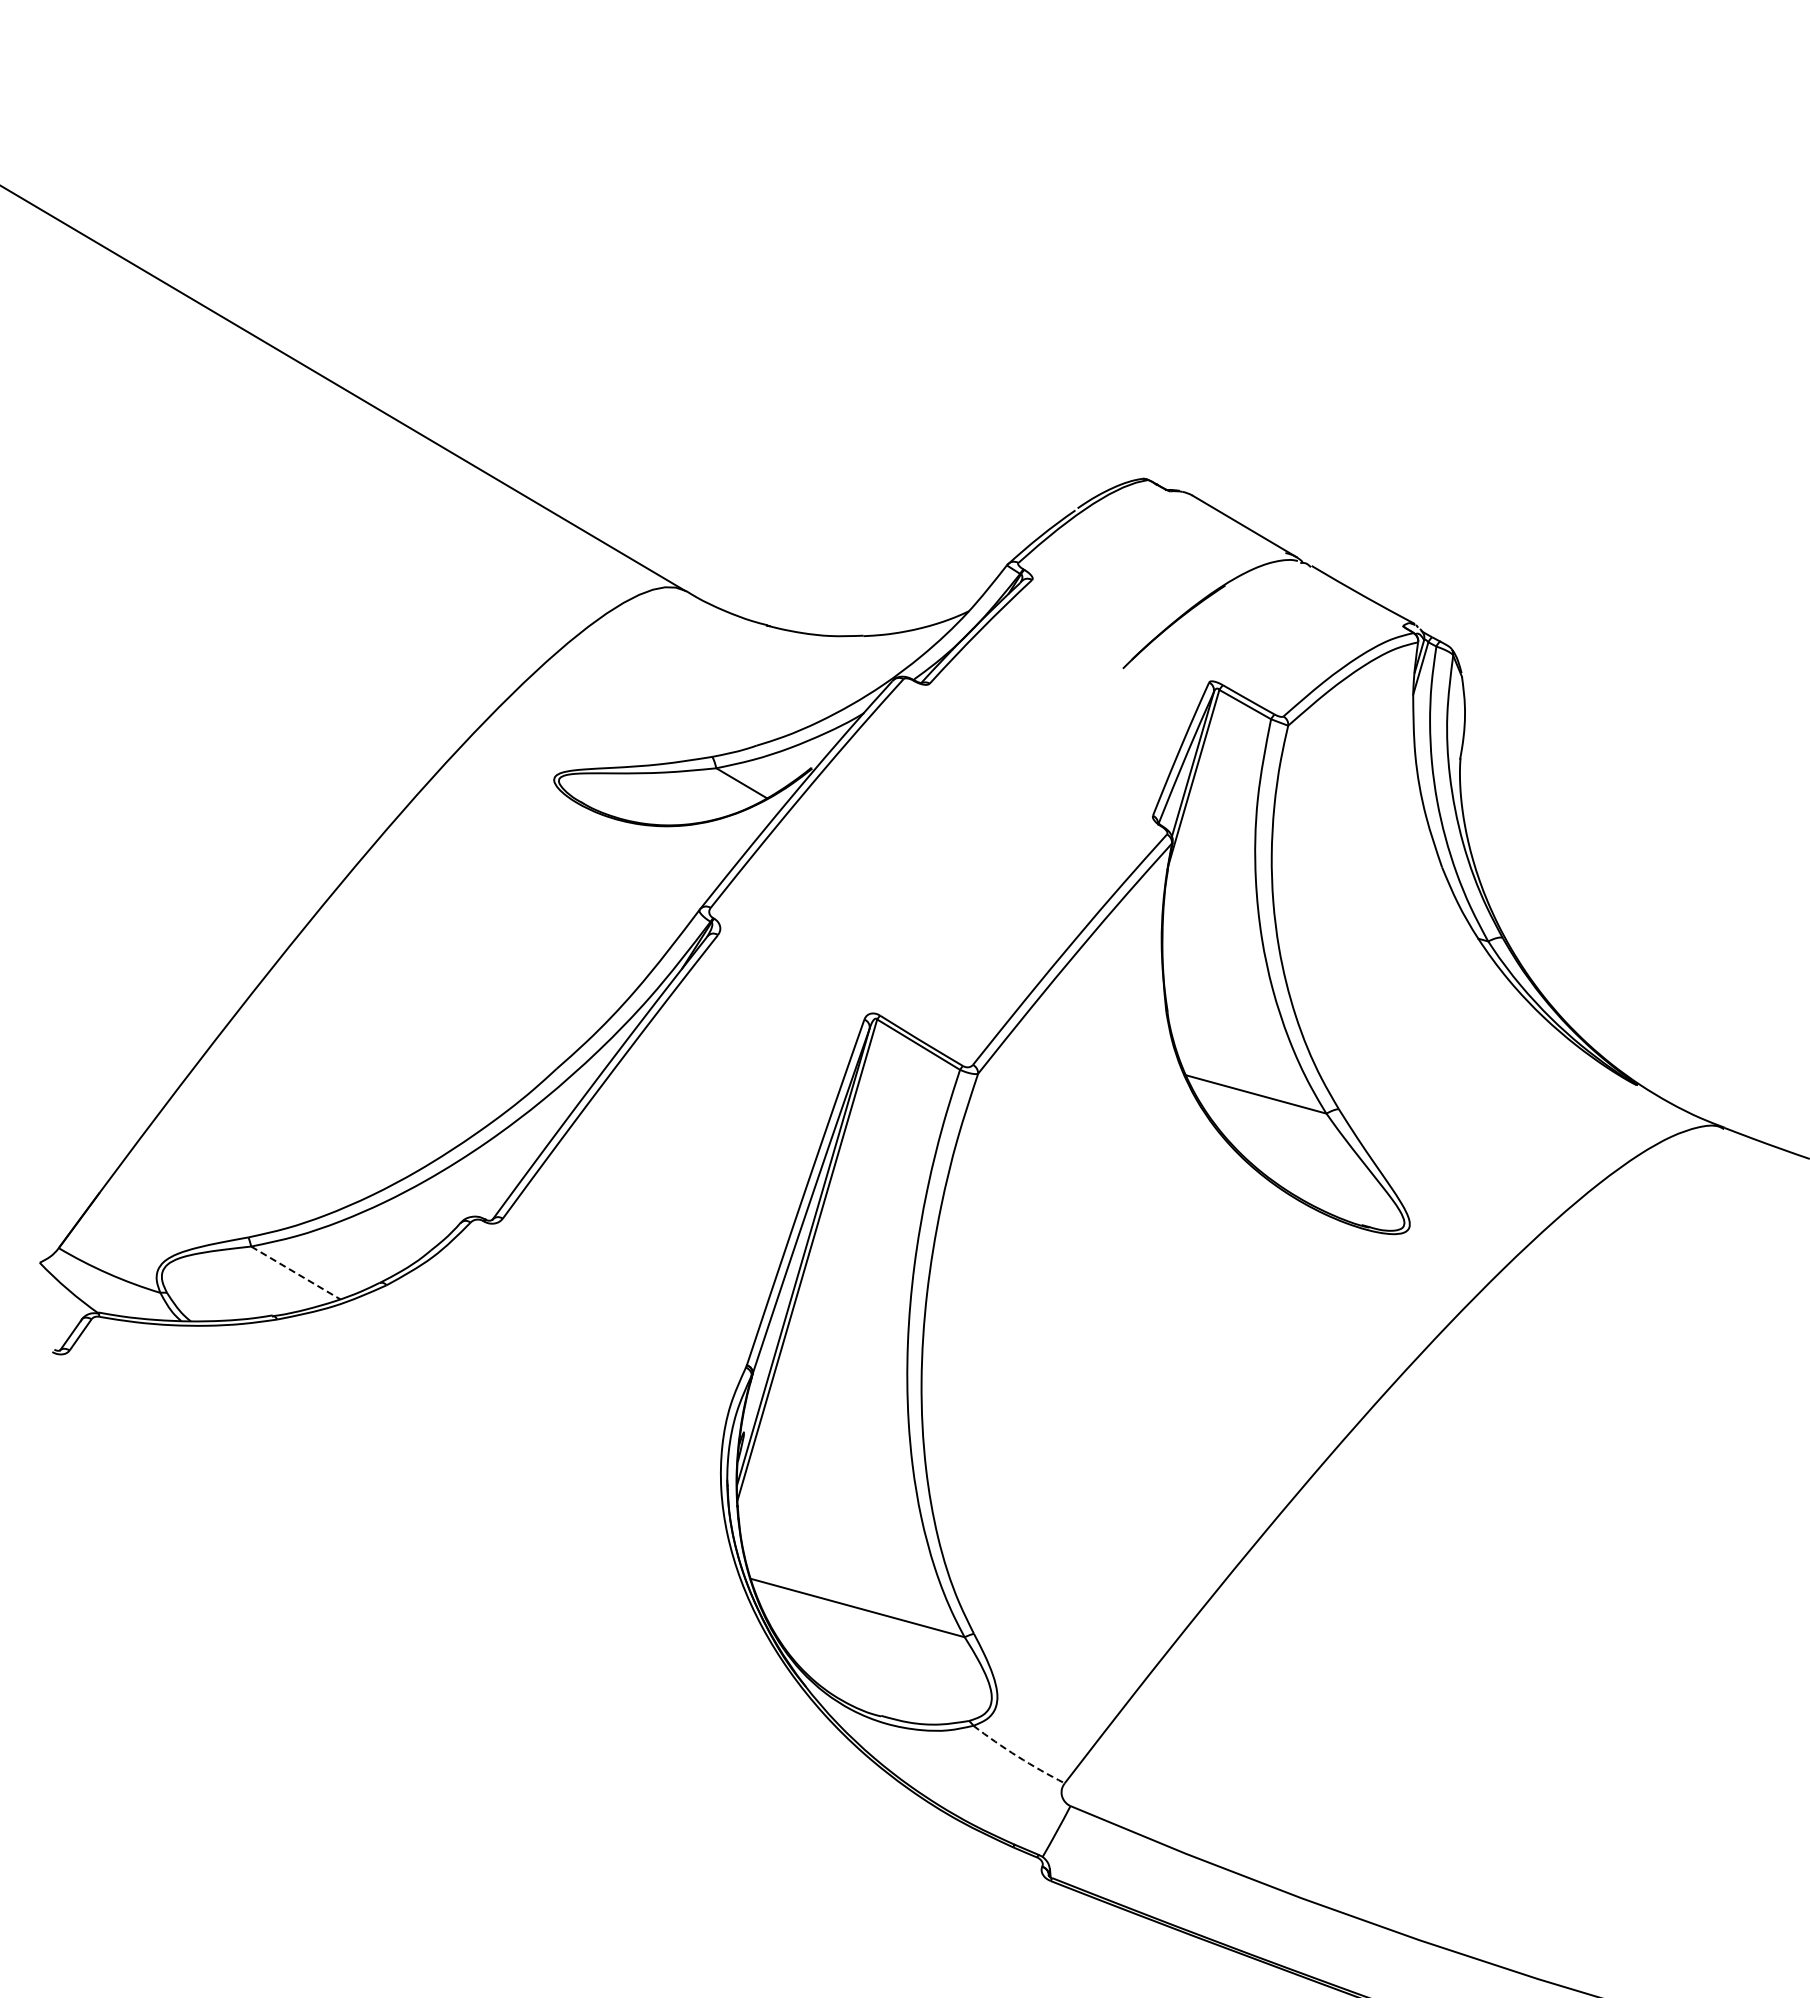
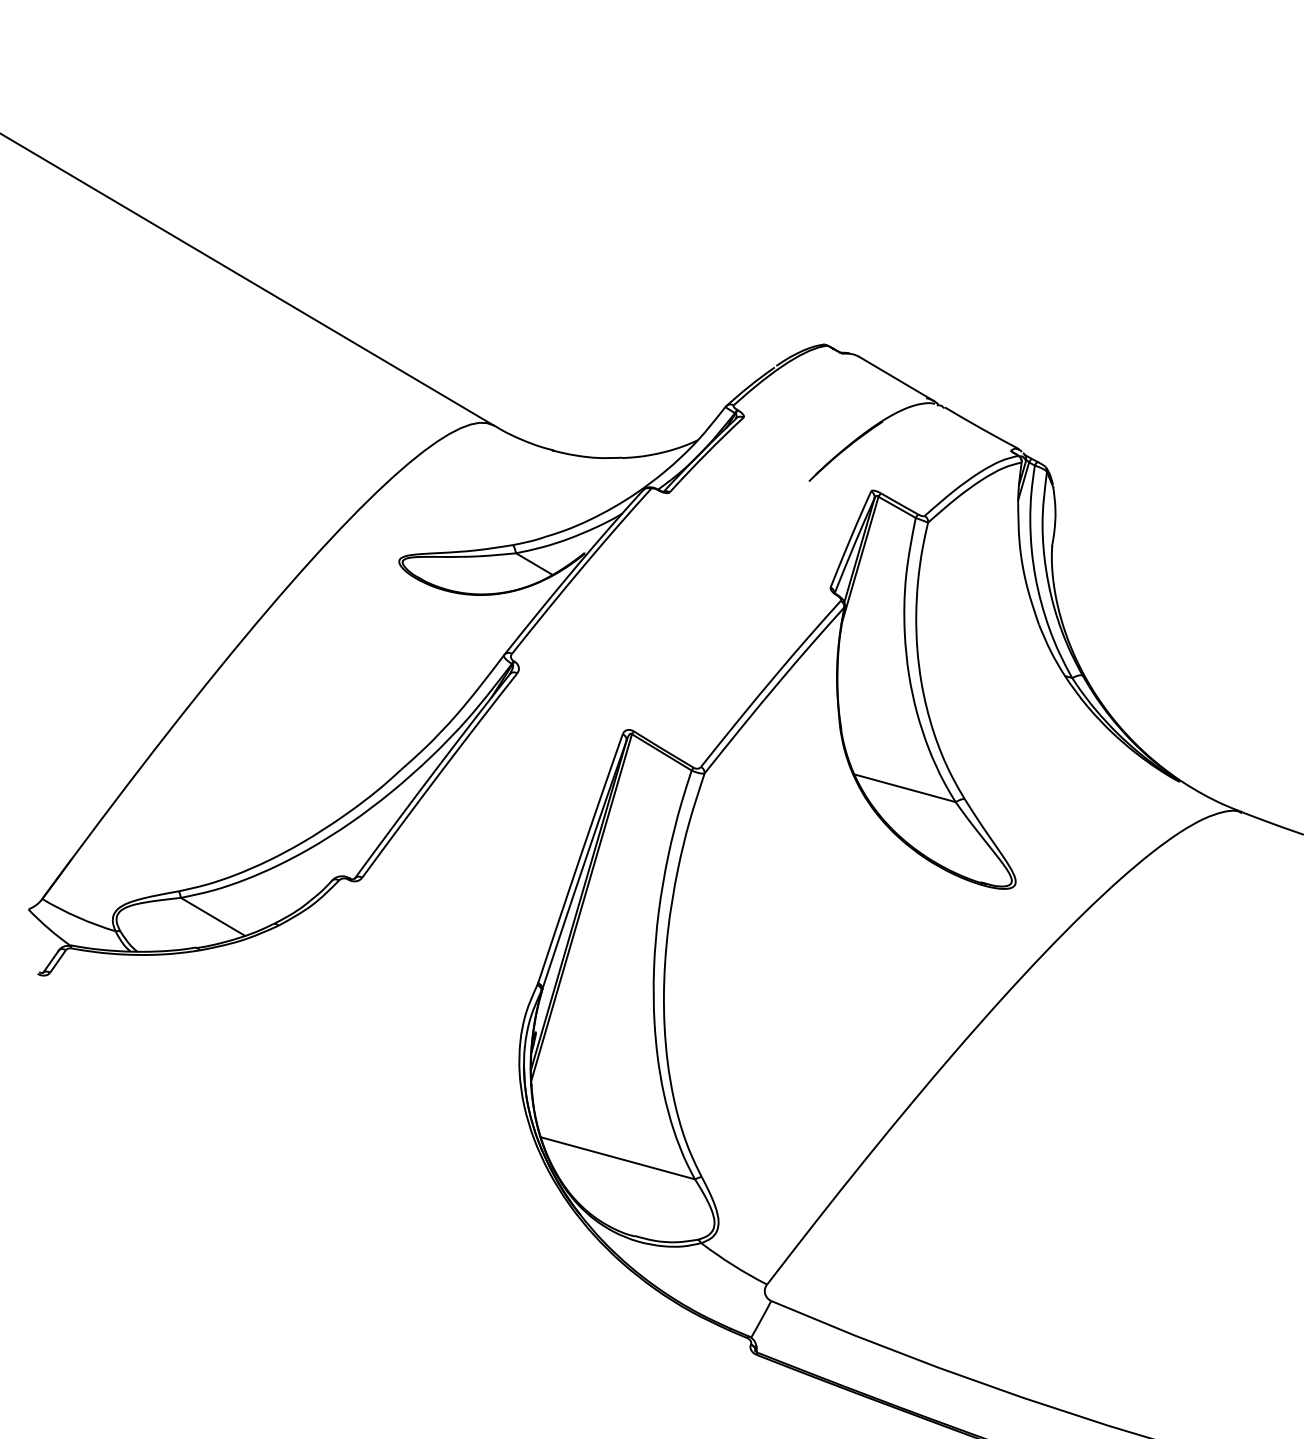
line: (295, 1272) -> (212, 916), dashed -> solid
arc: (1017, 1756) -> (733, 1265), dashed -> solid

